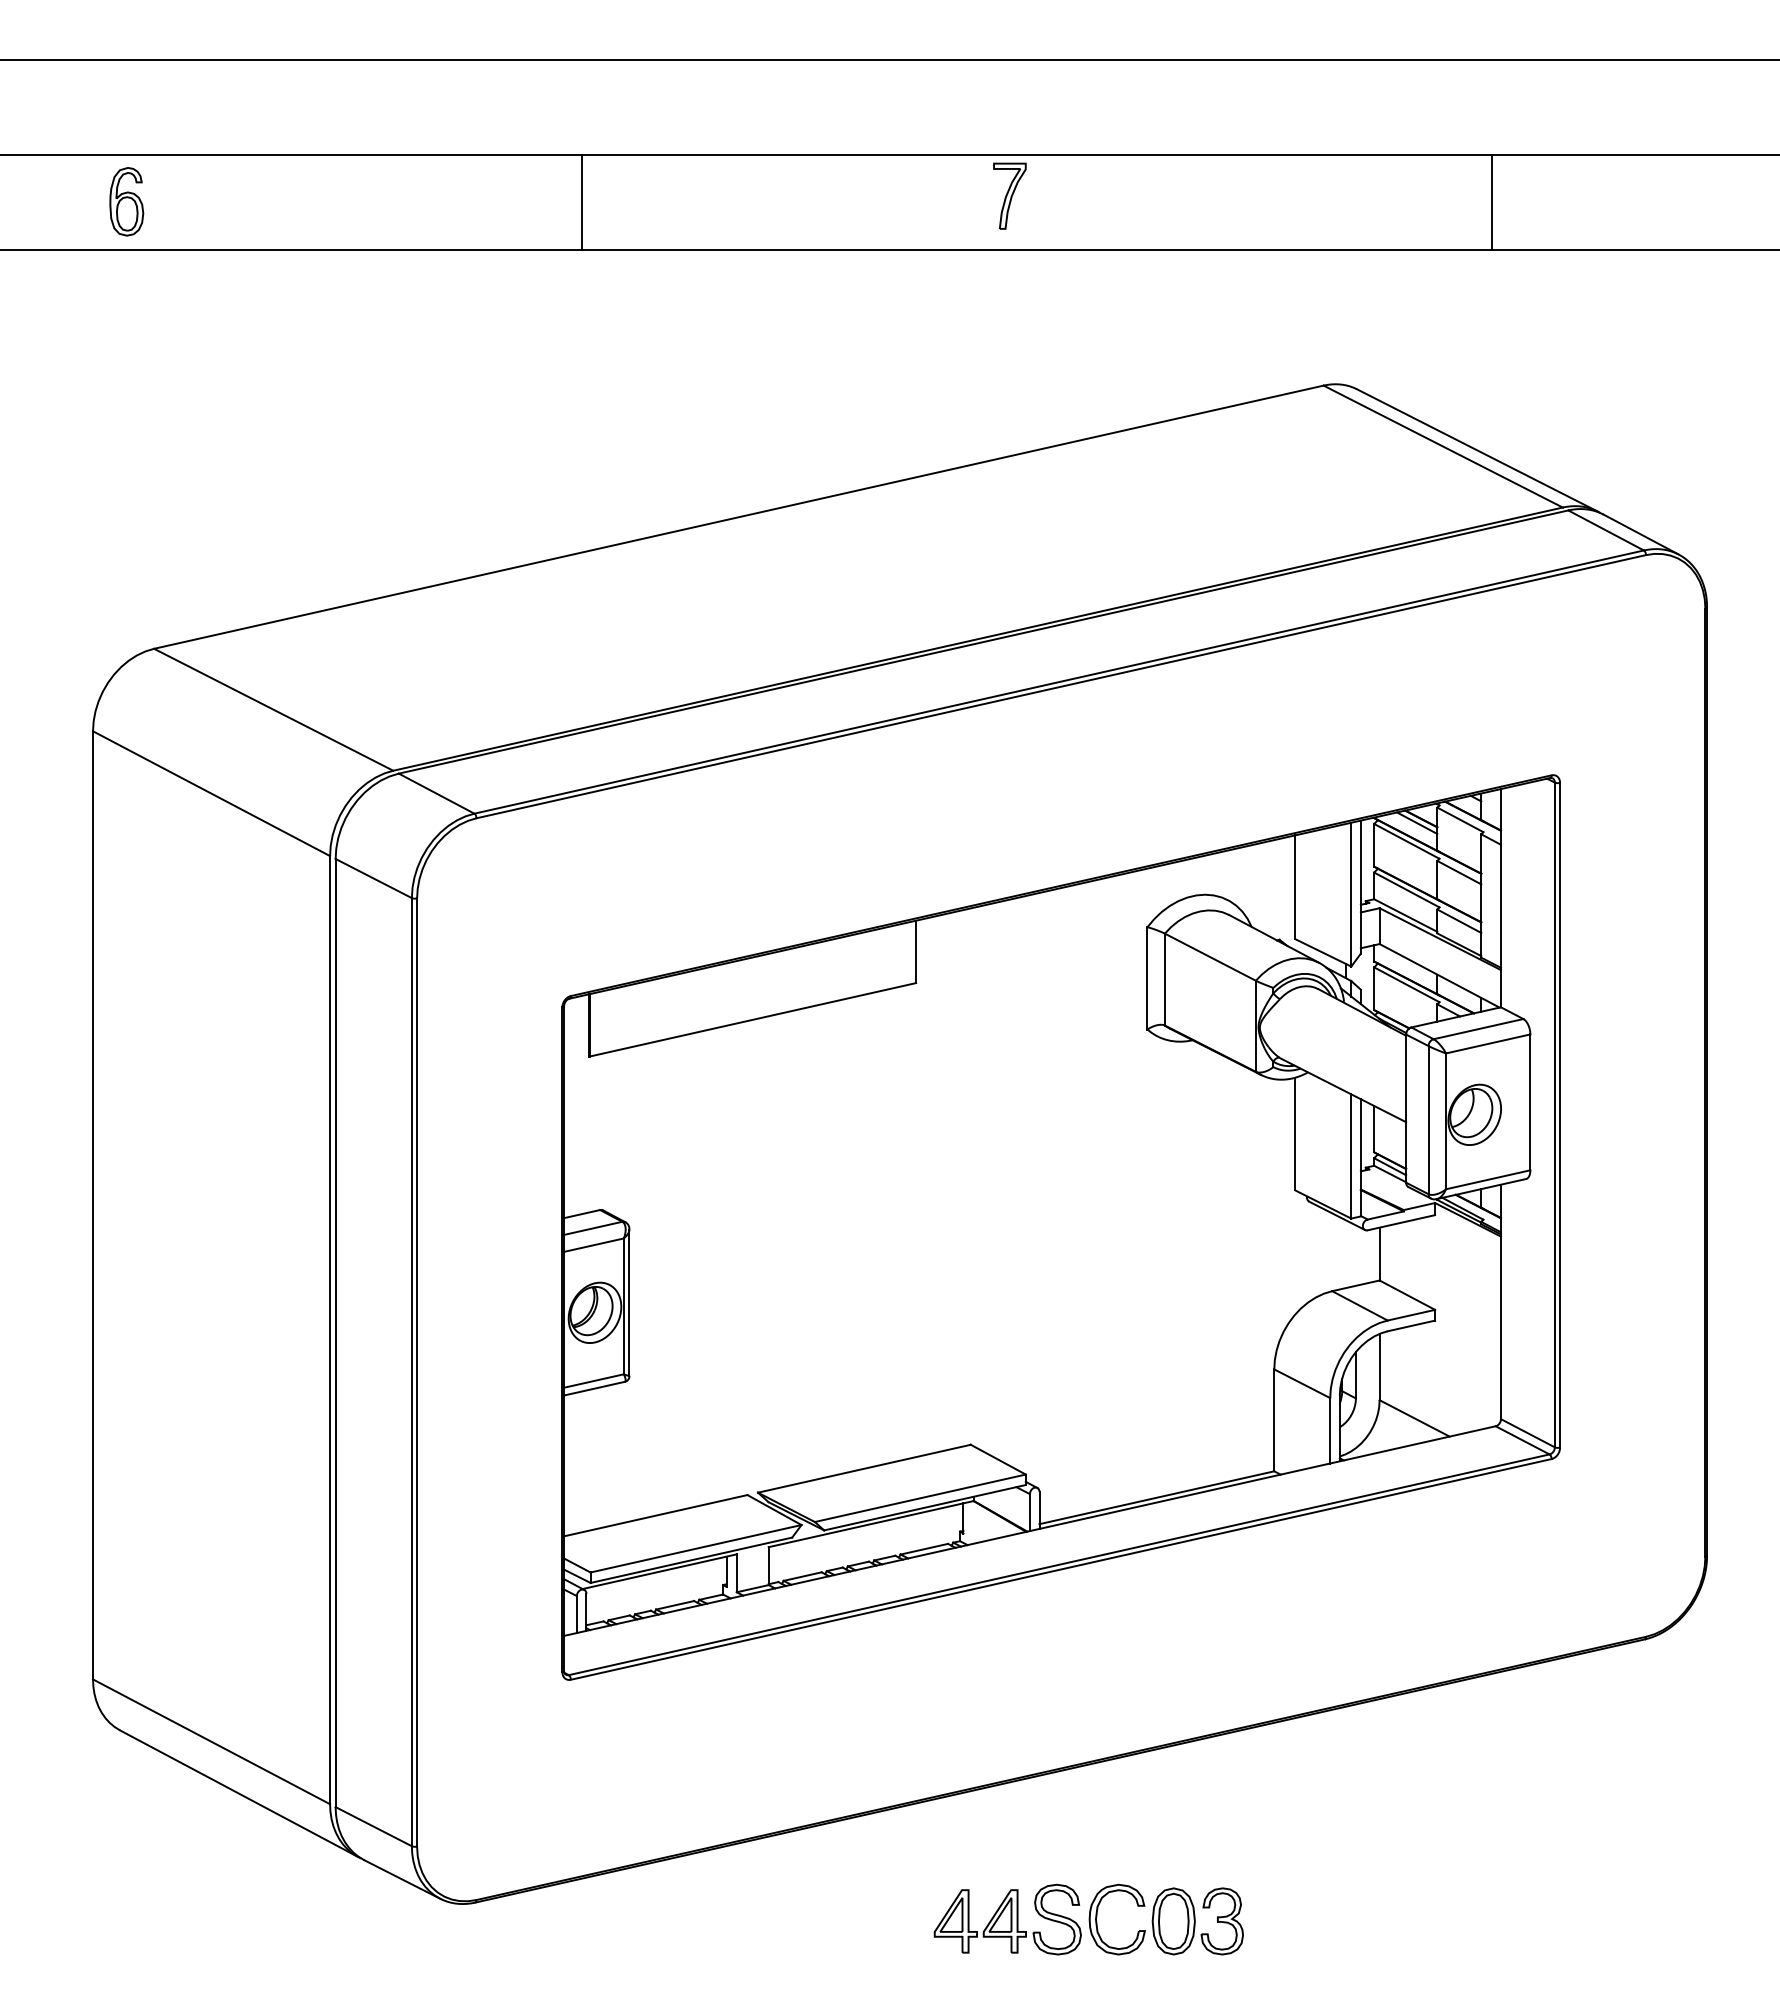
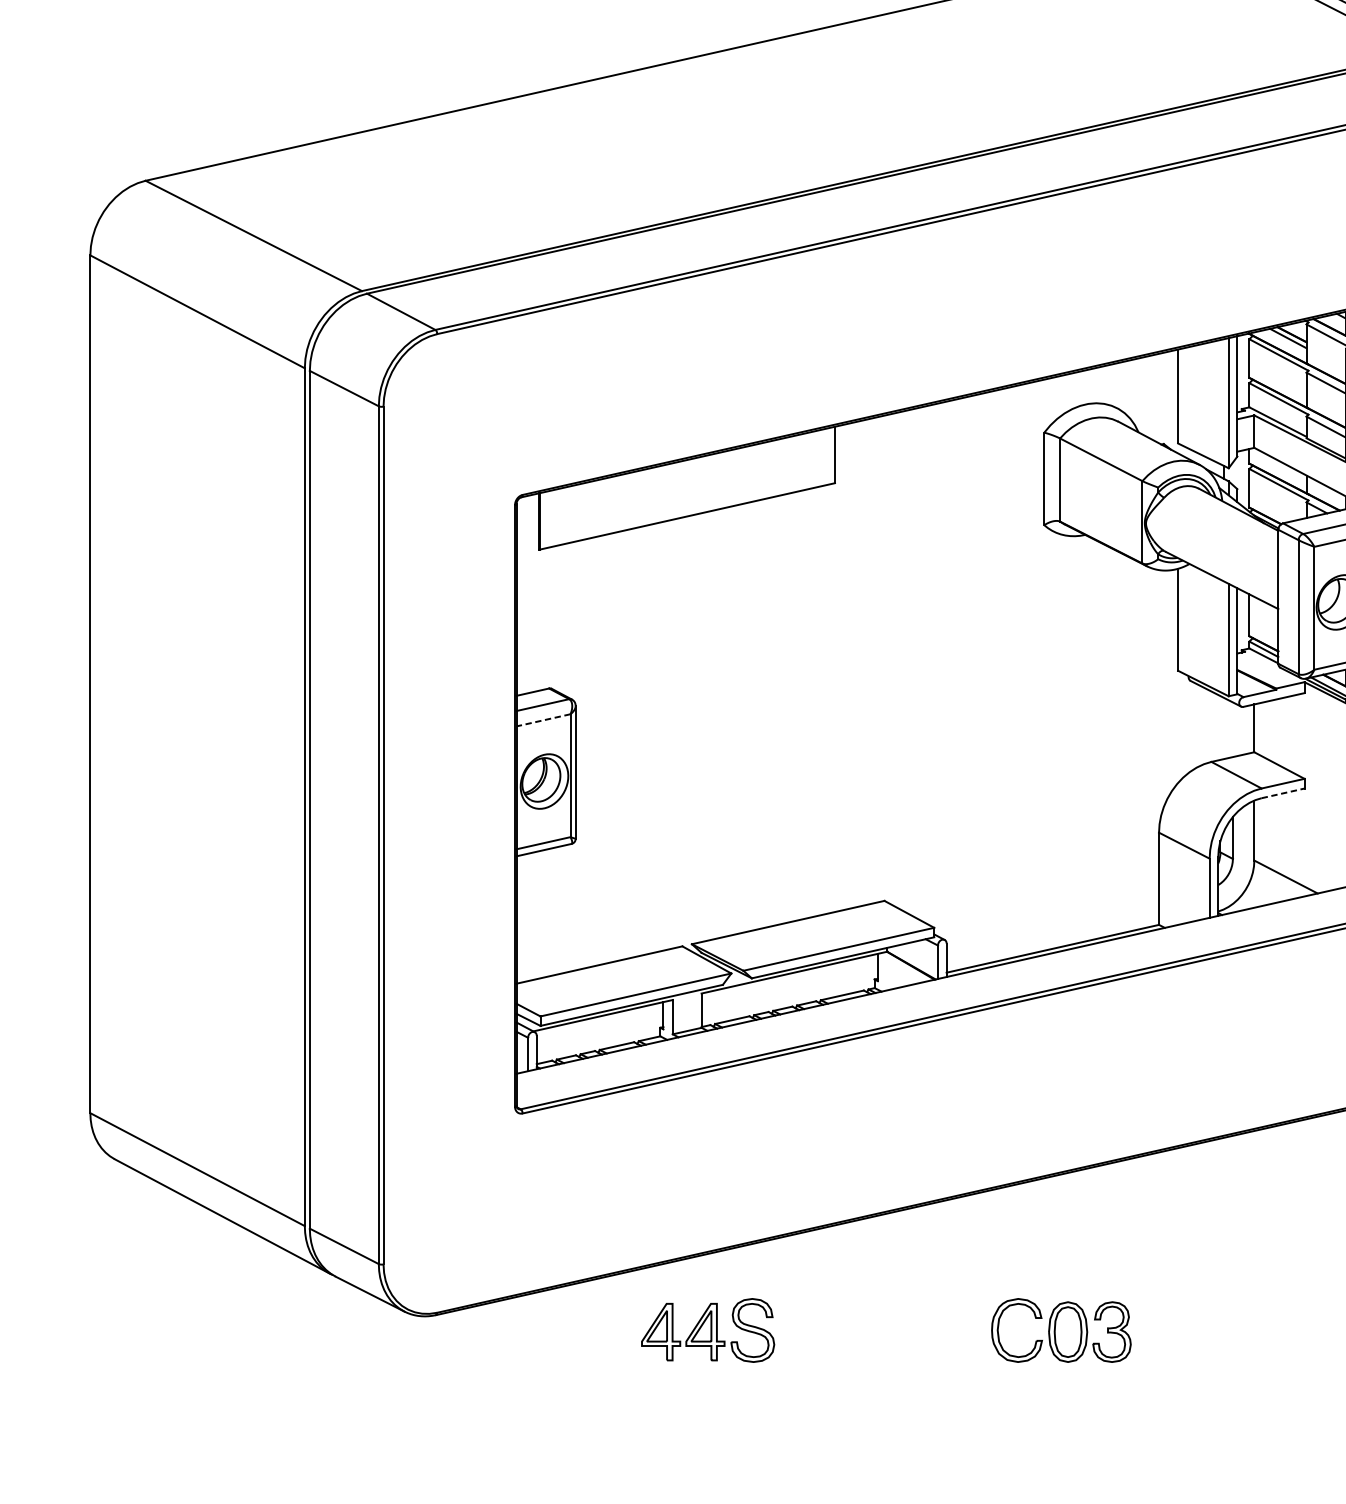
line: (593, 1245) -> (543, 720), solid -> dashed
line: (1411, 1325) -> (1283, 792), solid -> dashed
part: (1007, 1919) -> (707, 1330), moved

